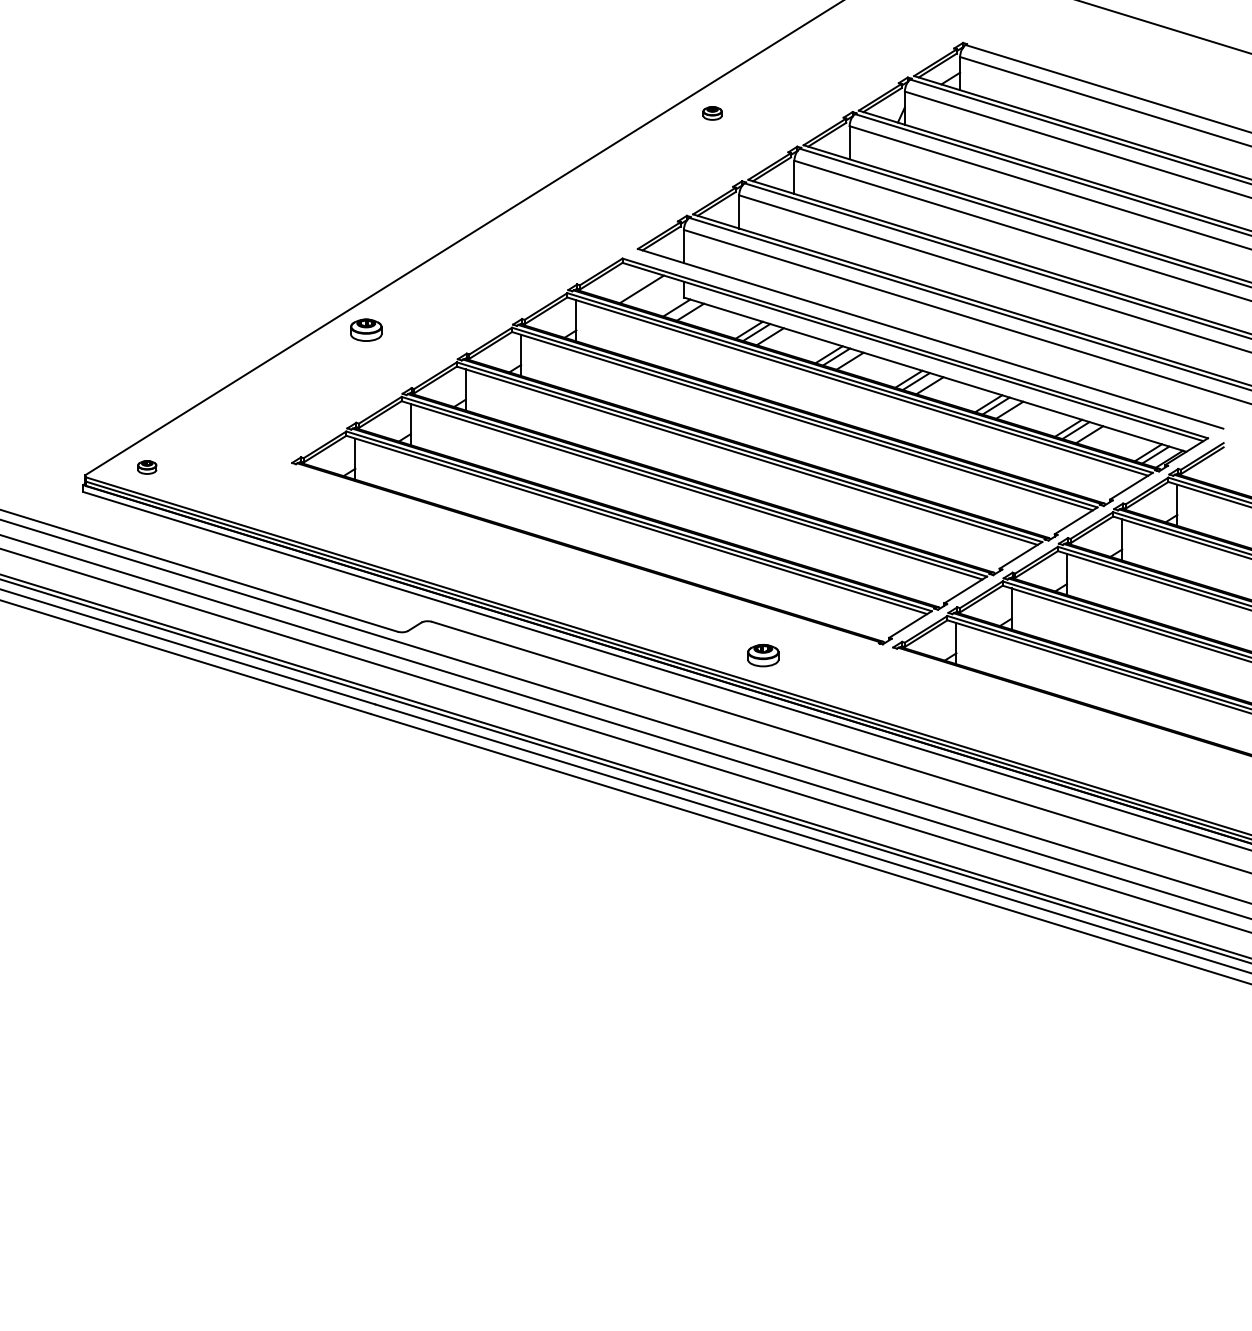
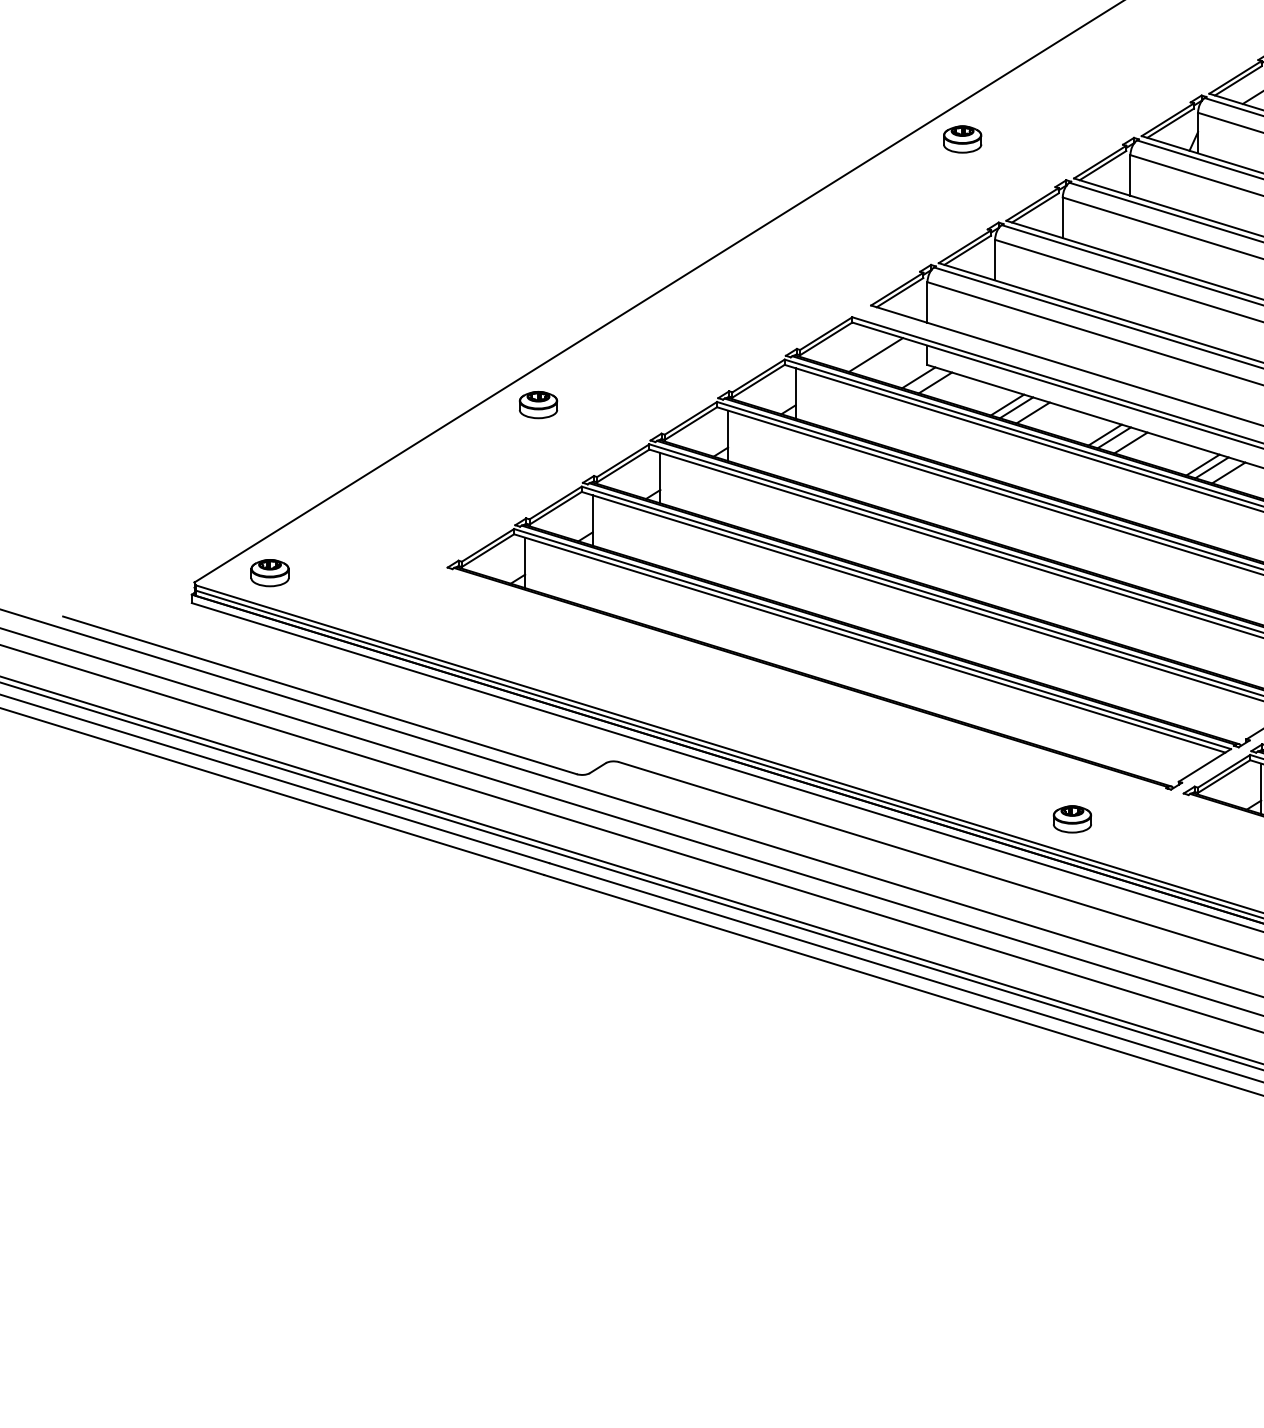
part: (712, 113) -> (962, 139), size x1.67
part: (147, 467) -> (270, 573), size x1.67
part: (763, 655) -> (1072, 819), moved

